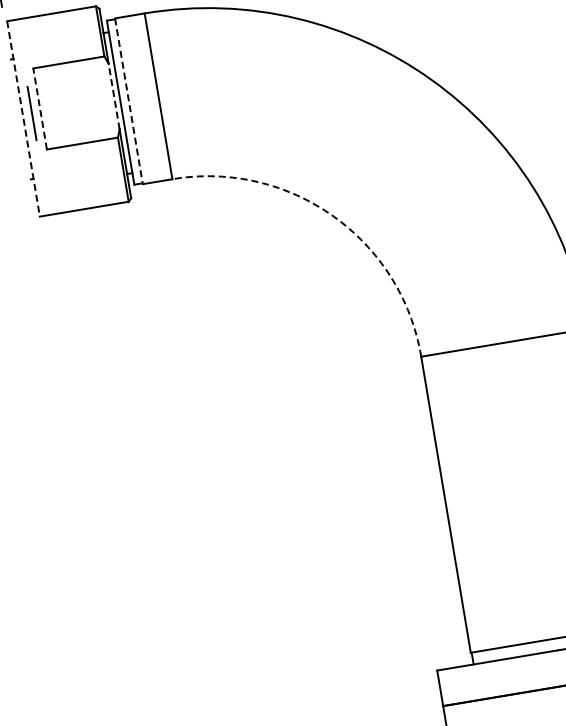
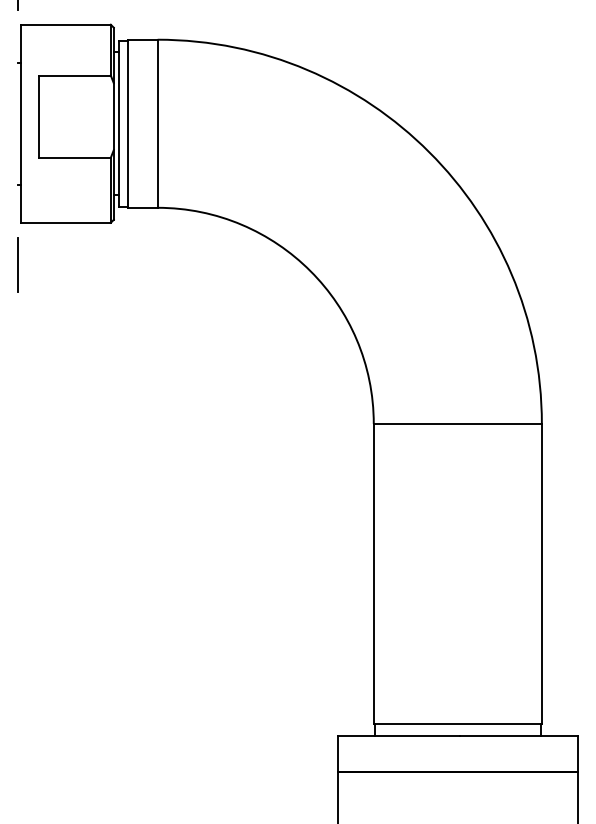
line: (113, 96) -> (113, 116), dashed -> solid
line: (128, 102) -> (127, 124), dashed -> solid
line: (39, 108) -> (38, 116), dashed -> solid
line: (31, 113) -> (17, 264), moved
line: (23, 119) -> (20, 124), dashed -> solid
arc: (333, 216) -> (310, 271), dashed -> solid

